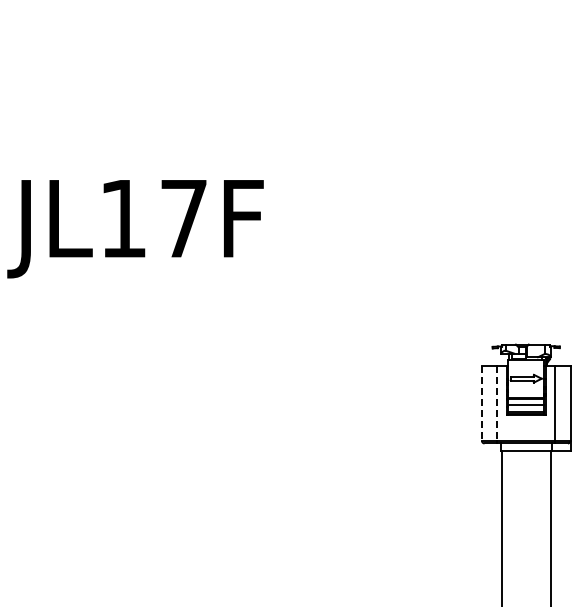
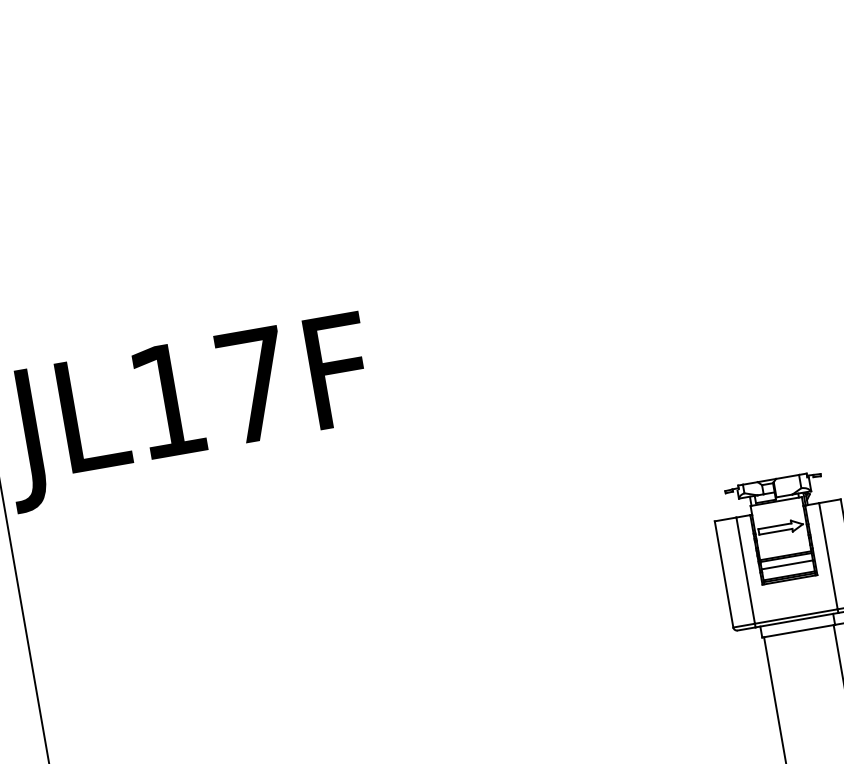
line: (481, 404) -> (723, 575), dashed -> solid
line: (497, 404) -> (746, 571), dashed -> solid

